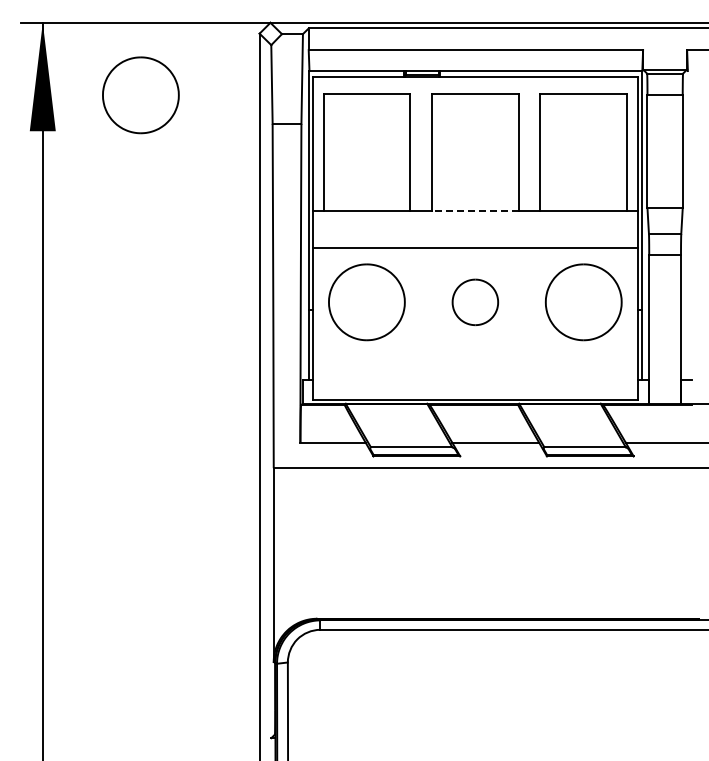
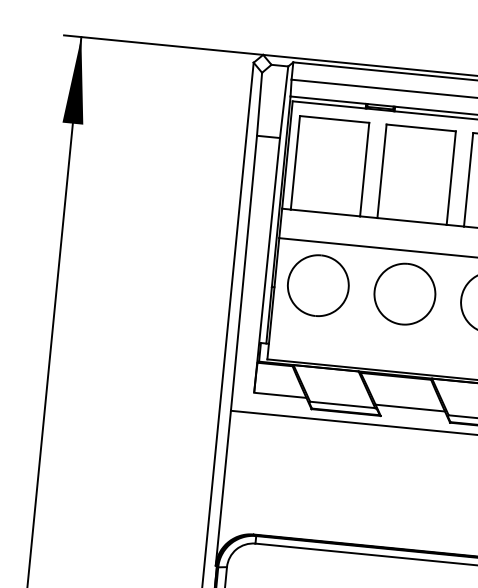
part: (140, 95) -> (153, 102), removed
line: (474, 211) -> (411, 221), dashed -> solid
part: (475, 302) -> (405, 294), size x1.67

